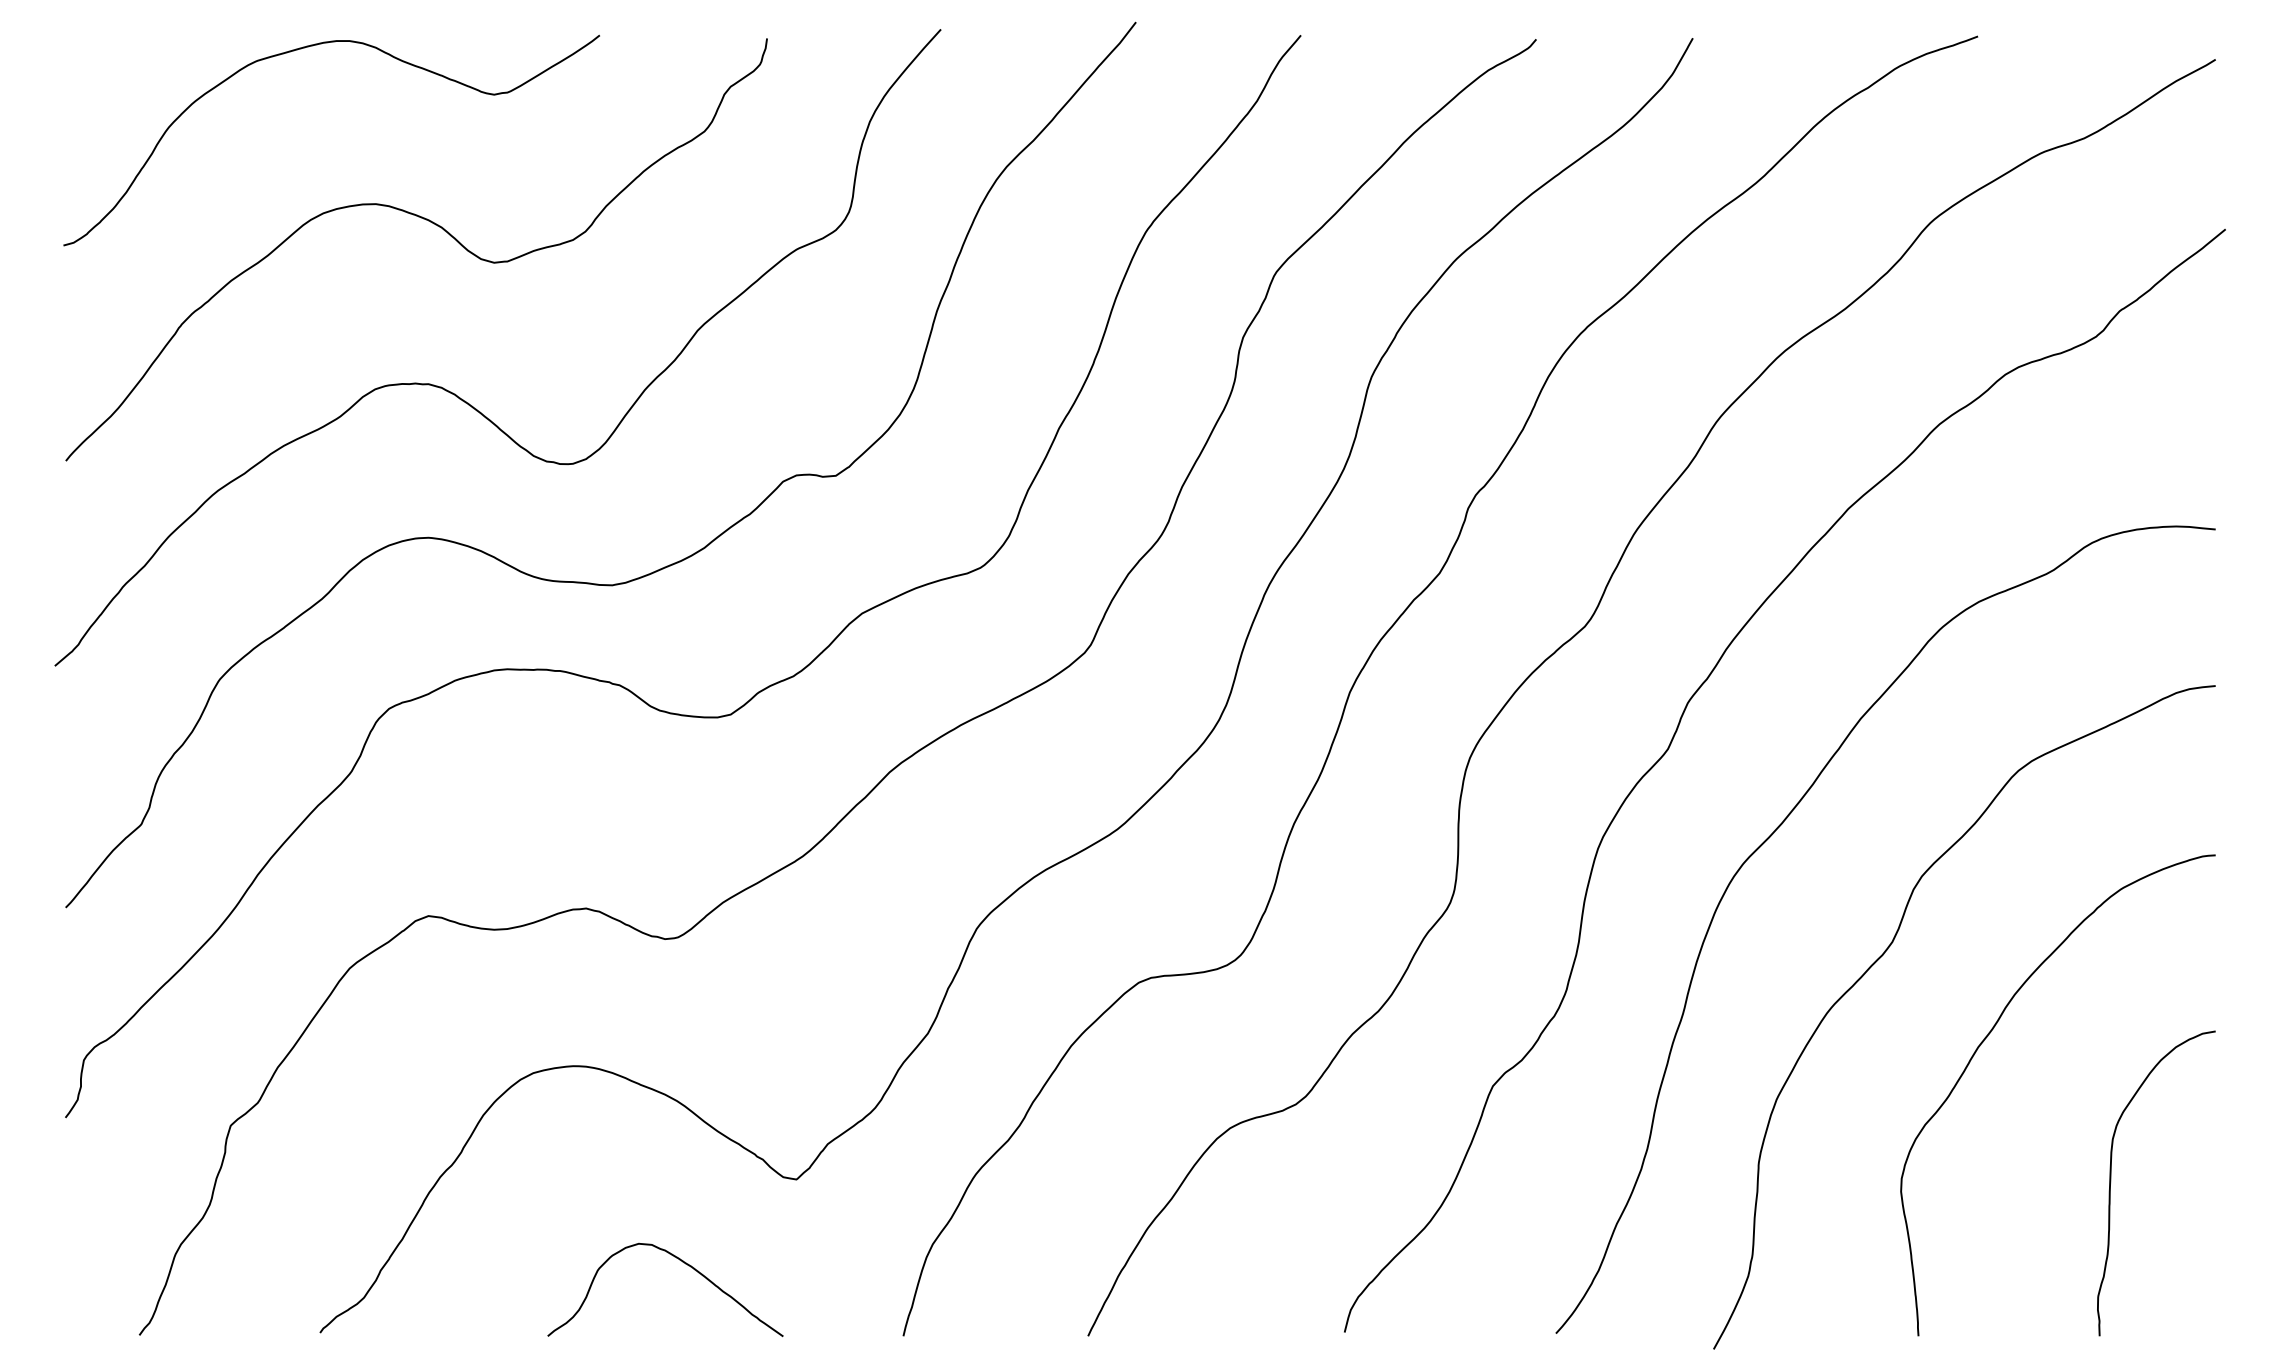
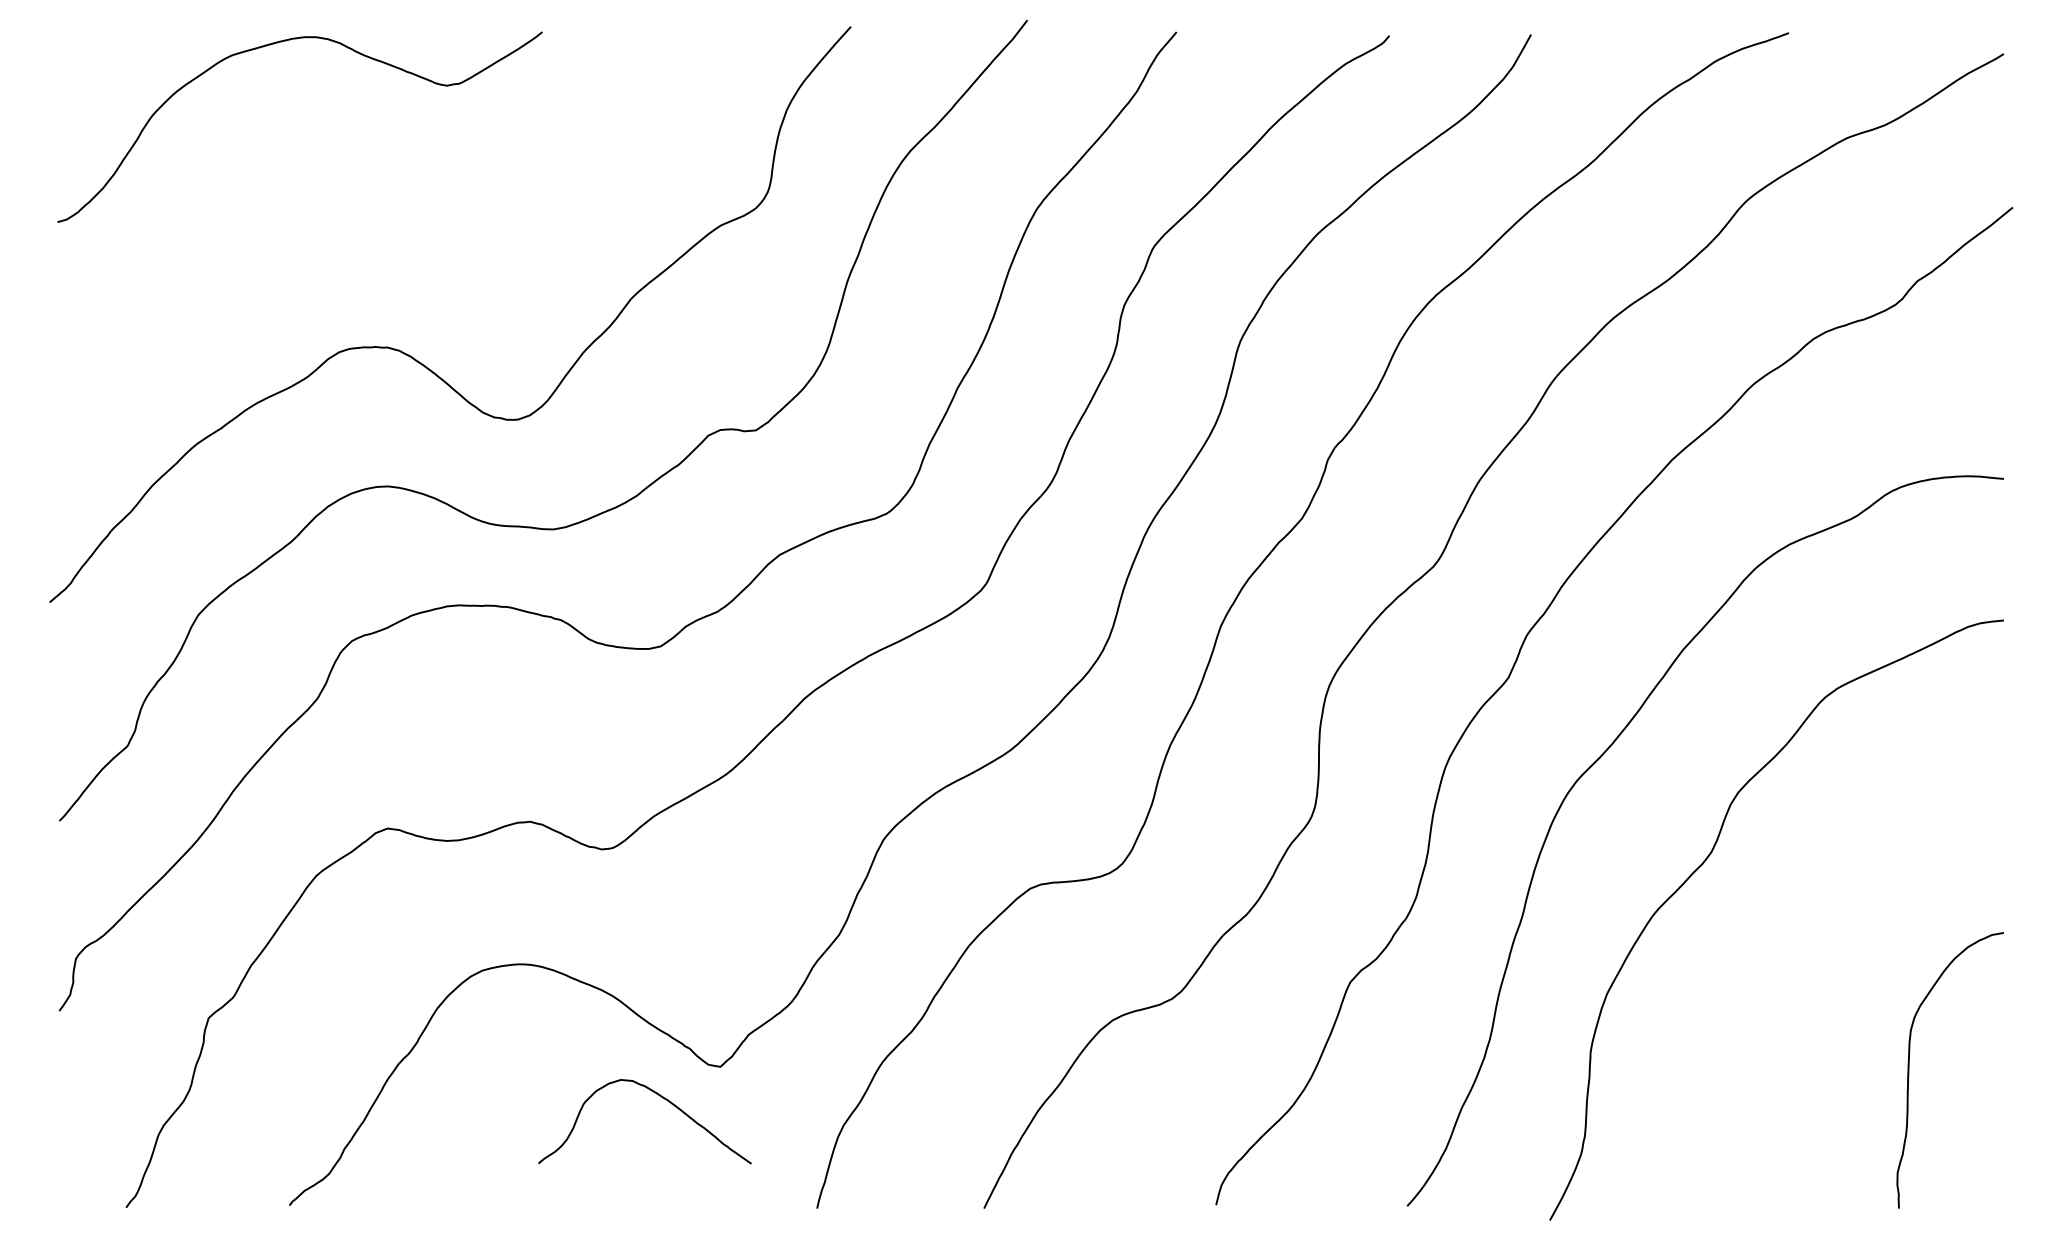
curve: (430, 222) -> (389, 201), removed
curve: (1988, 1036) -> (1798, 937), removed
curve: (681, 1262) -> (659, 1096), moved

